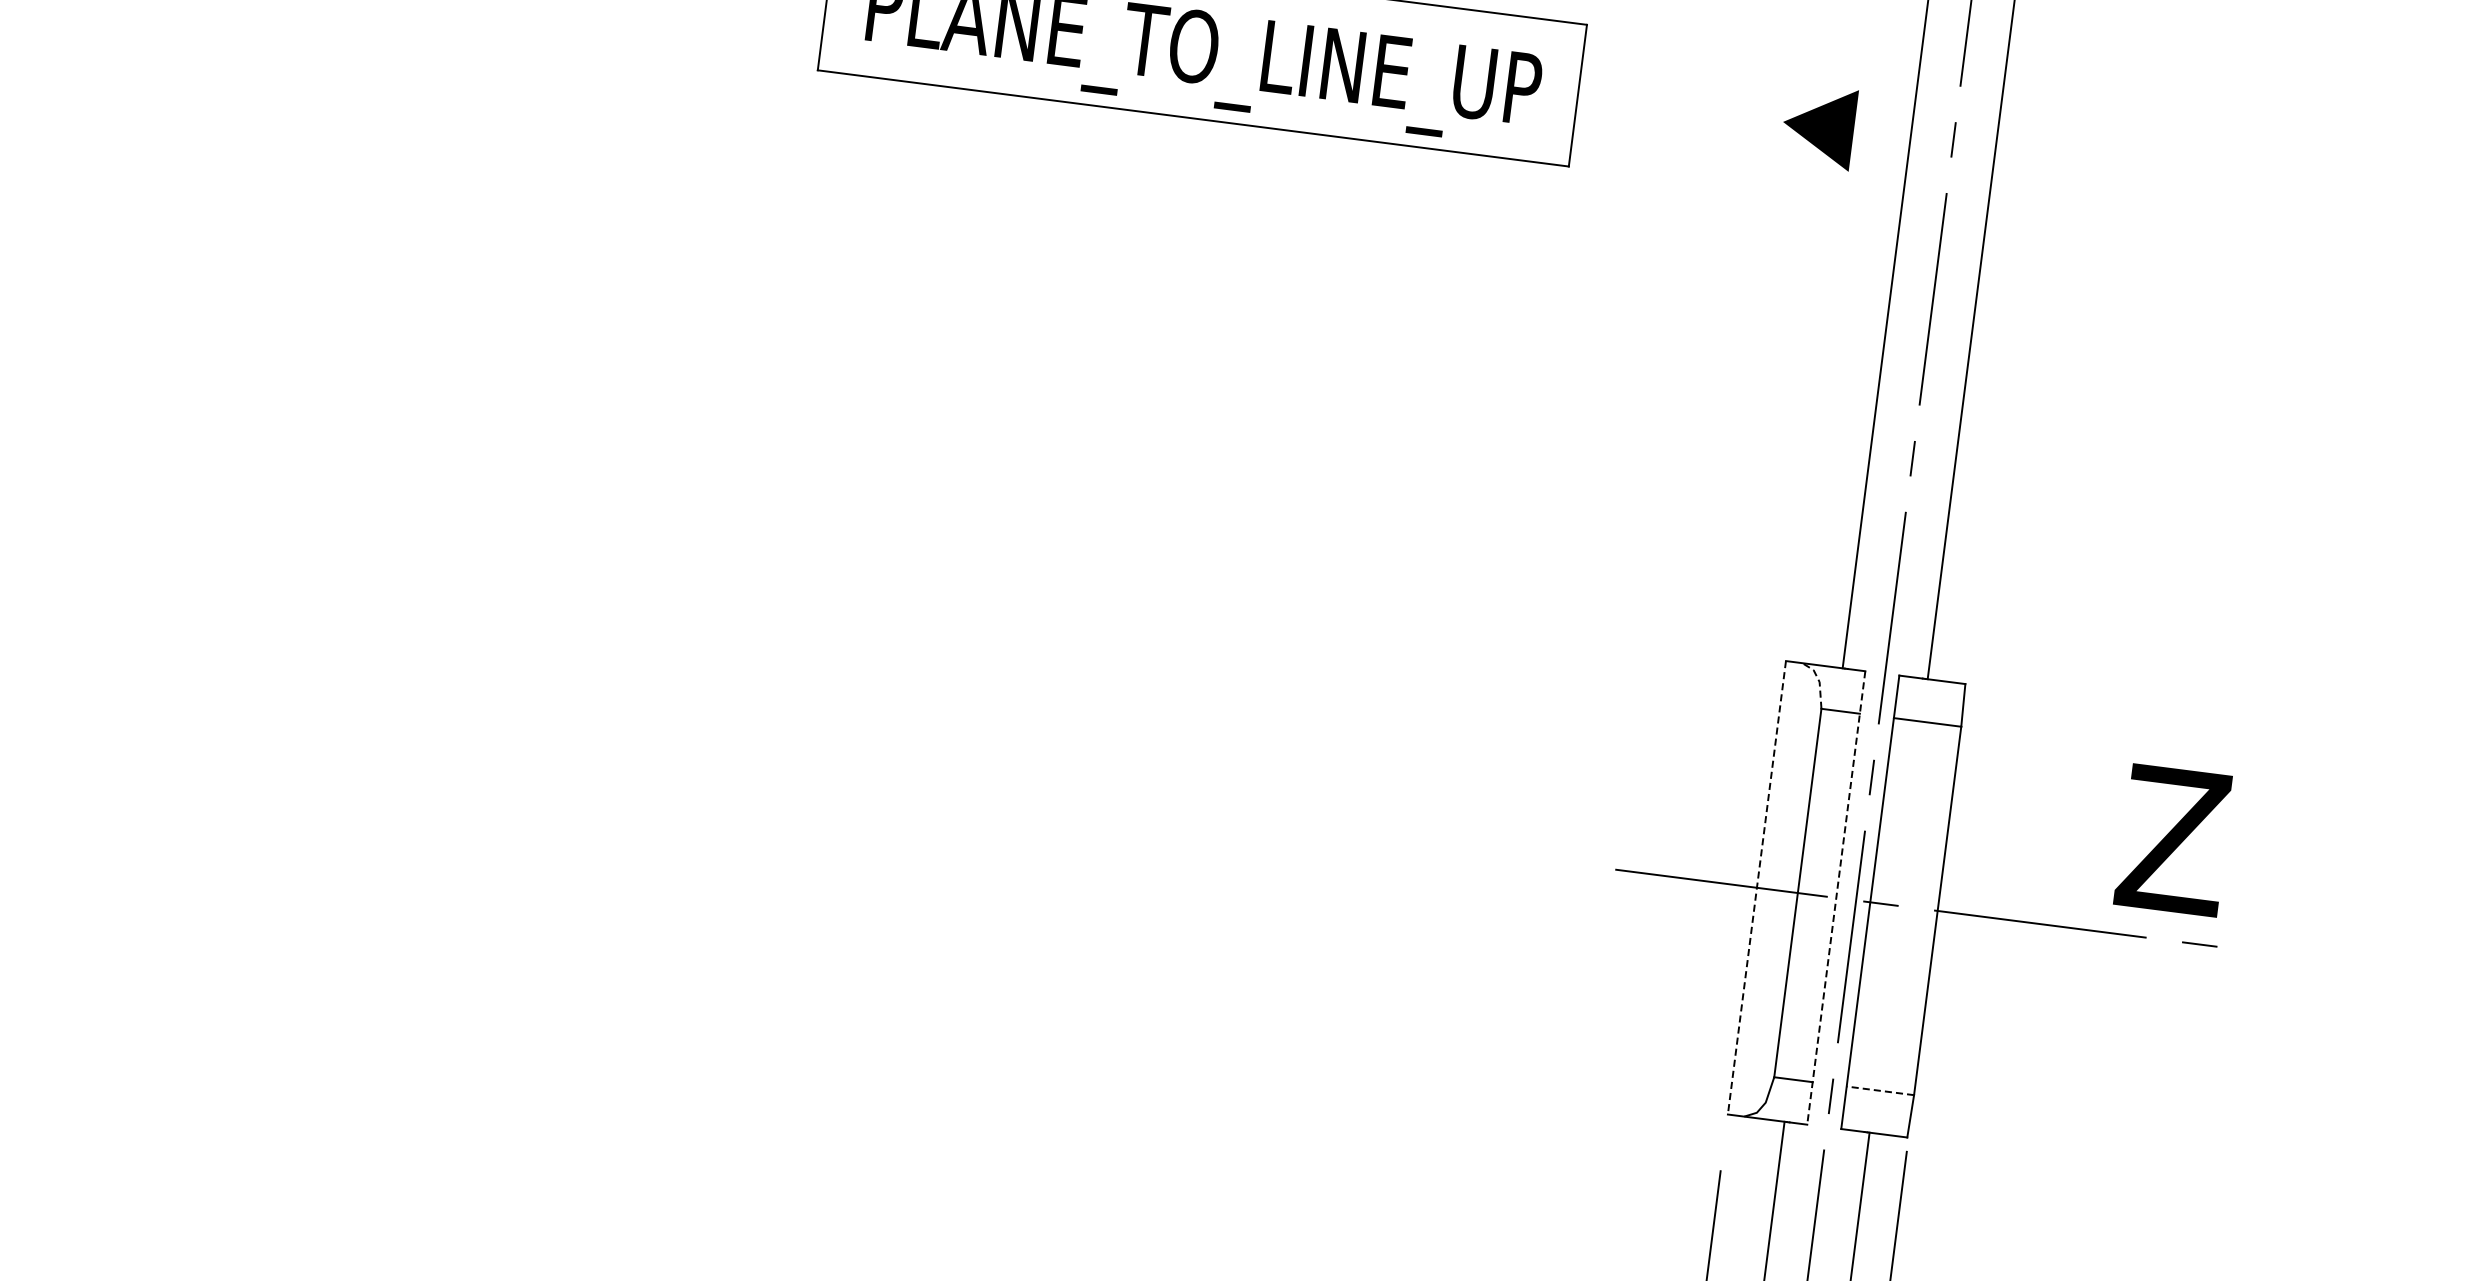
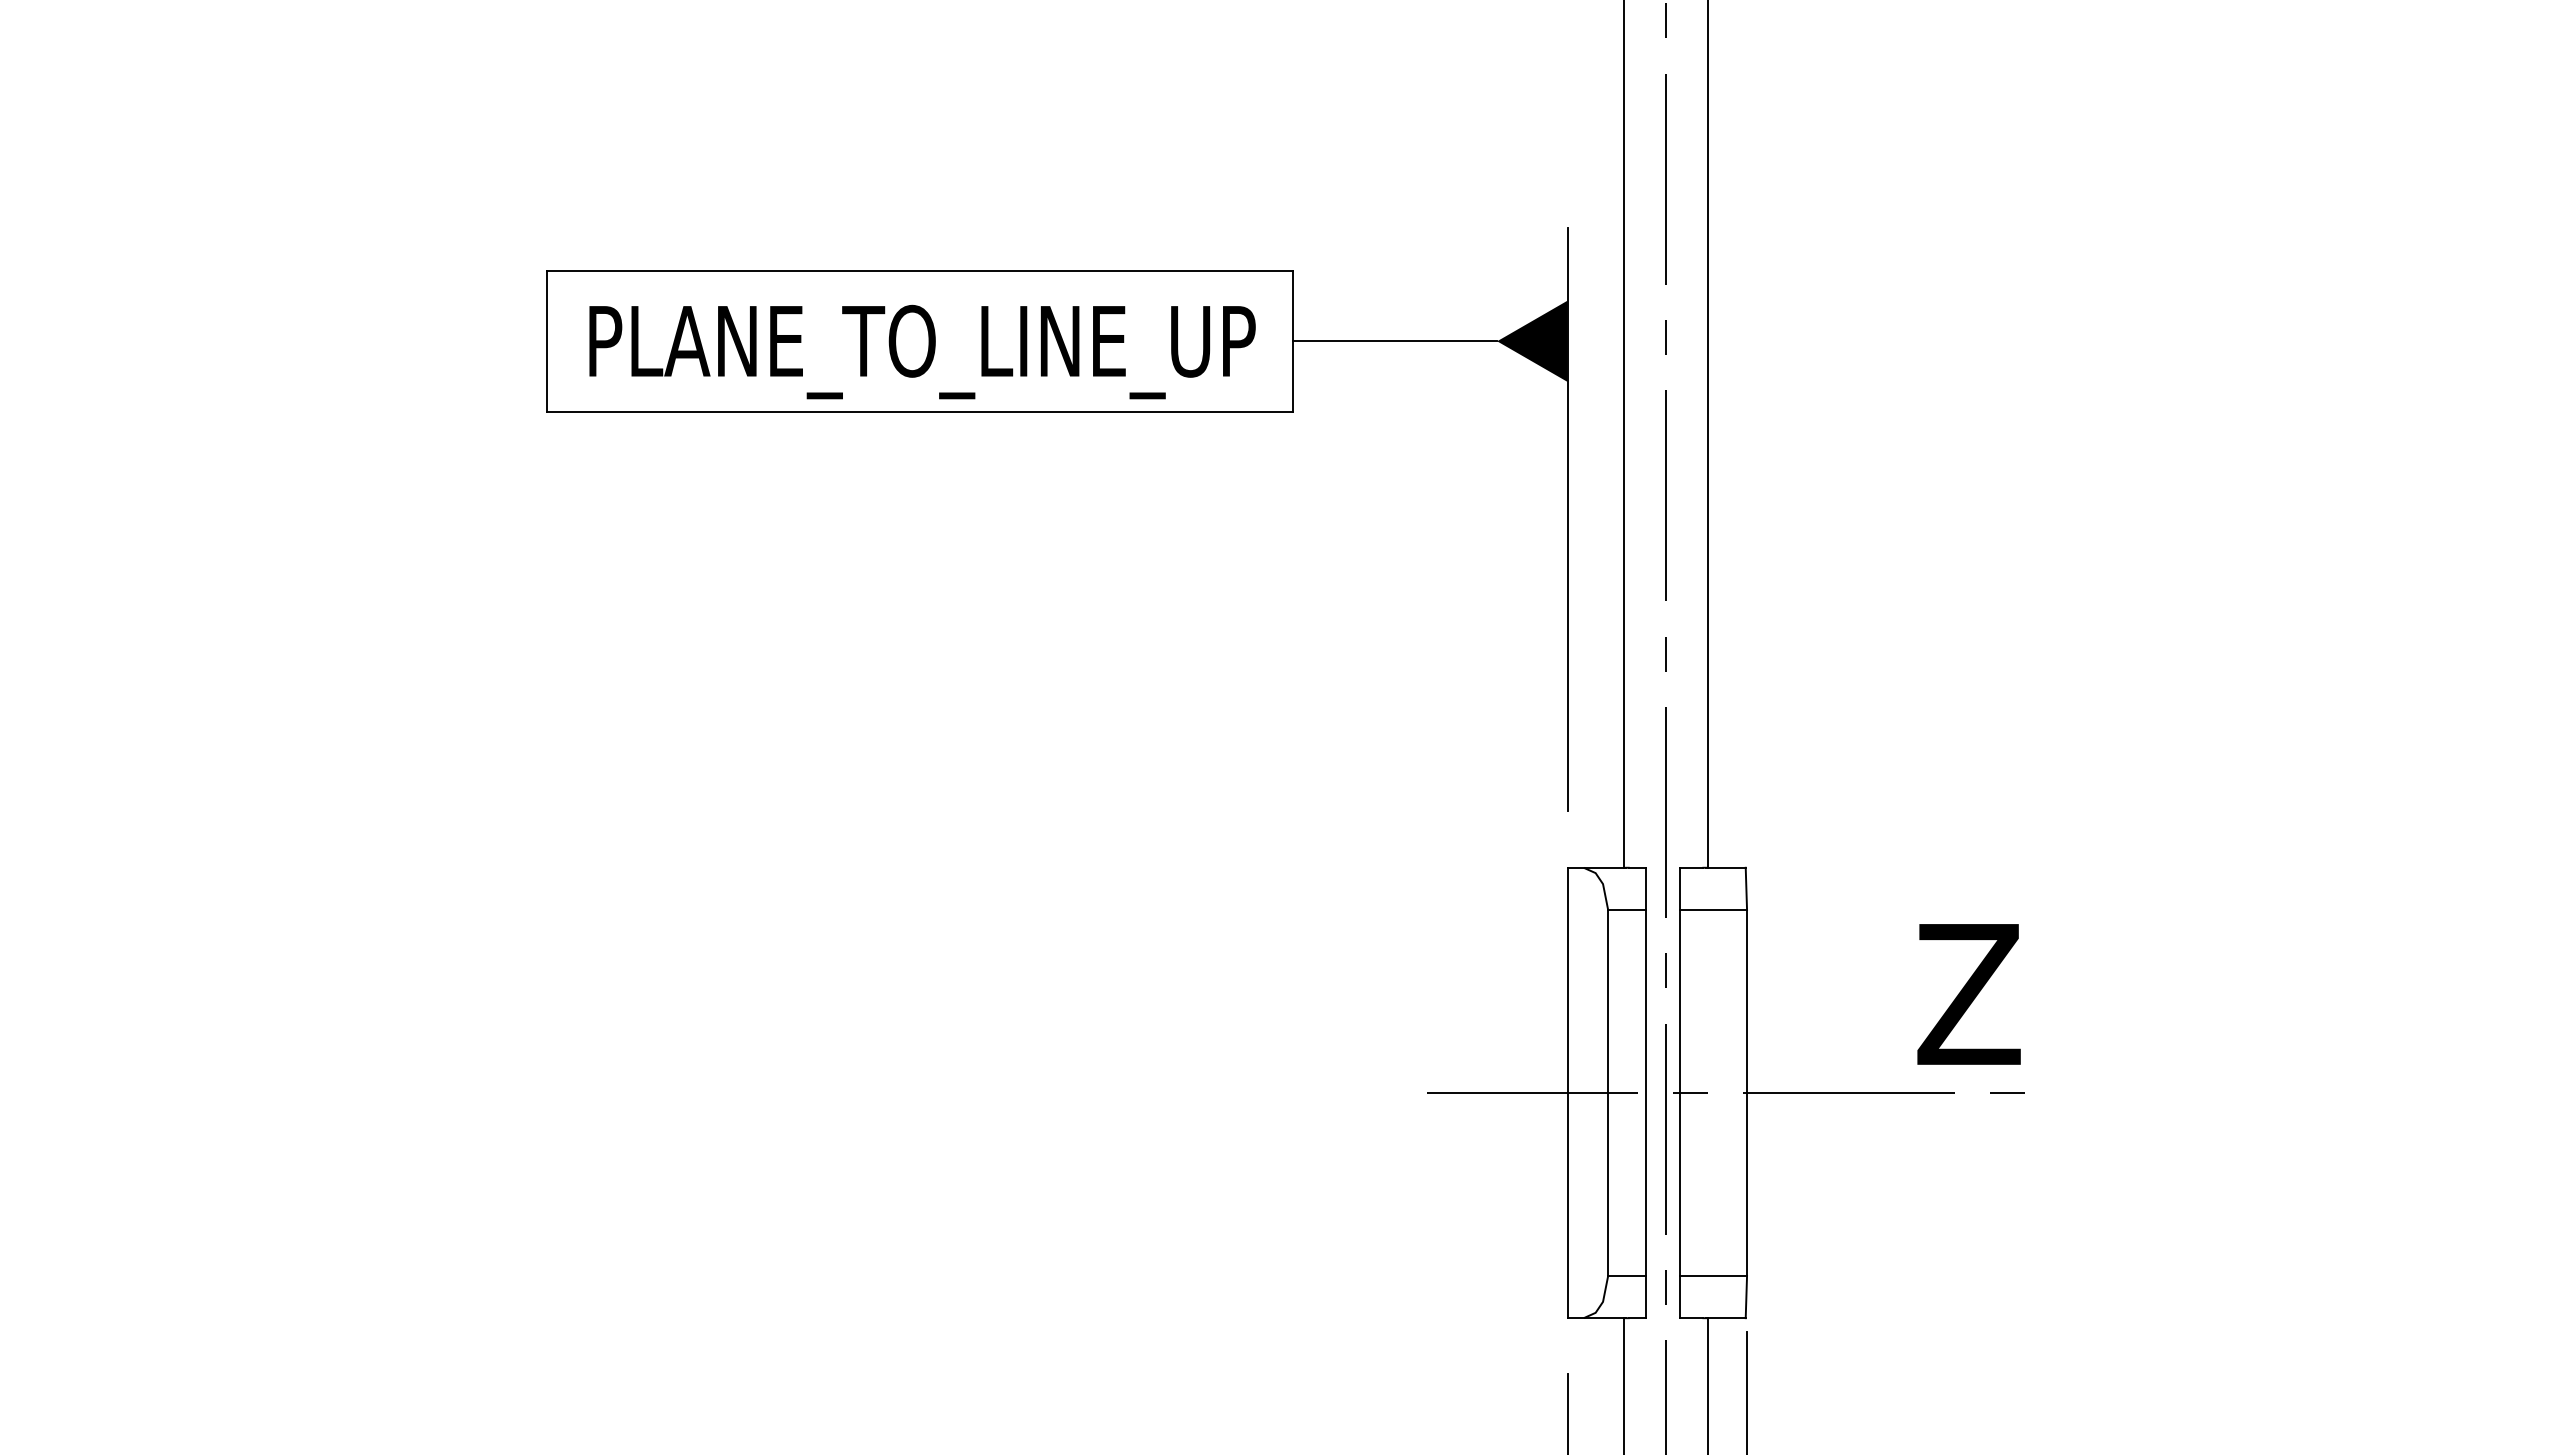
line: (1680, 109) -> (1395, 341), added
line: (1830, 310) -> (1567, 519), added
line: (1819, 681) -> (1602, 883), dashed -> solid
line: (1756, 888) -> (1567, 1093), dashed -> solid
line: (1836, 898) -> (1646, 1093), dashed -> solid
line: (1880, 1090) -> (1713, 1275), dashed -> solid

